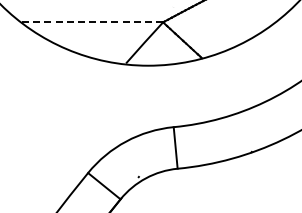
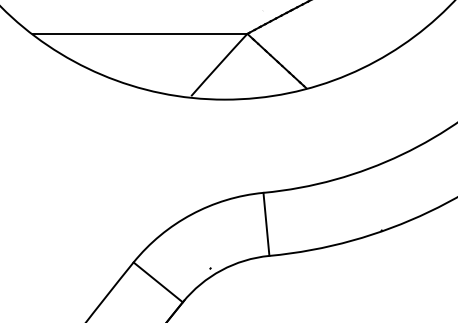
line: (92, 22) -> (140, 34), dashed -> solid

